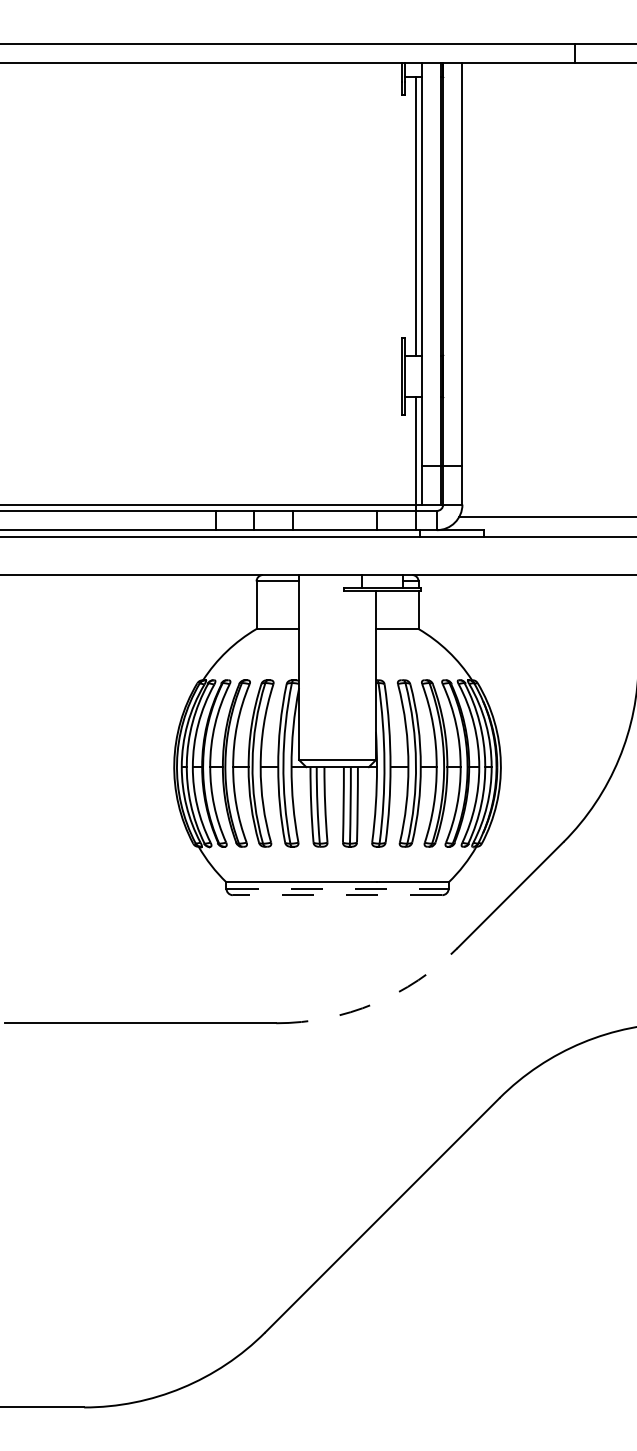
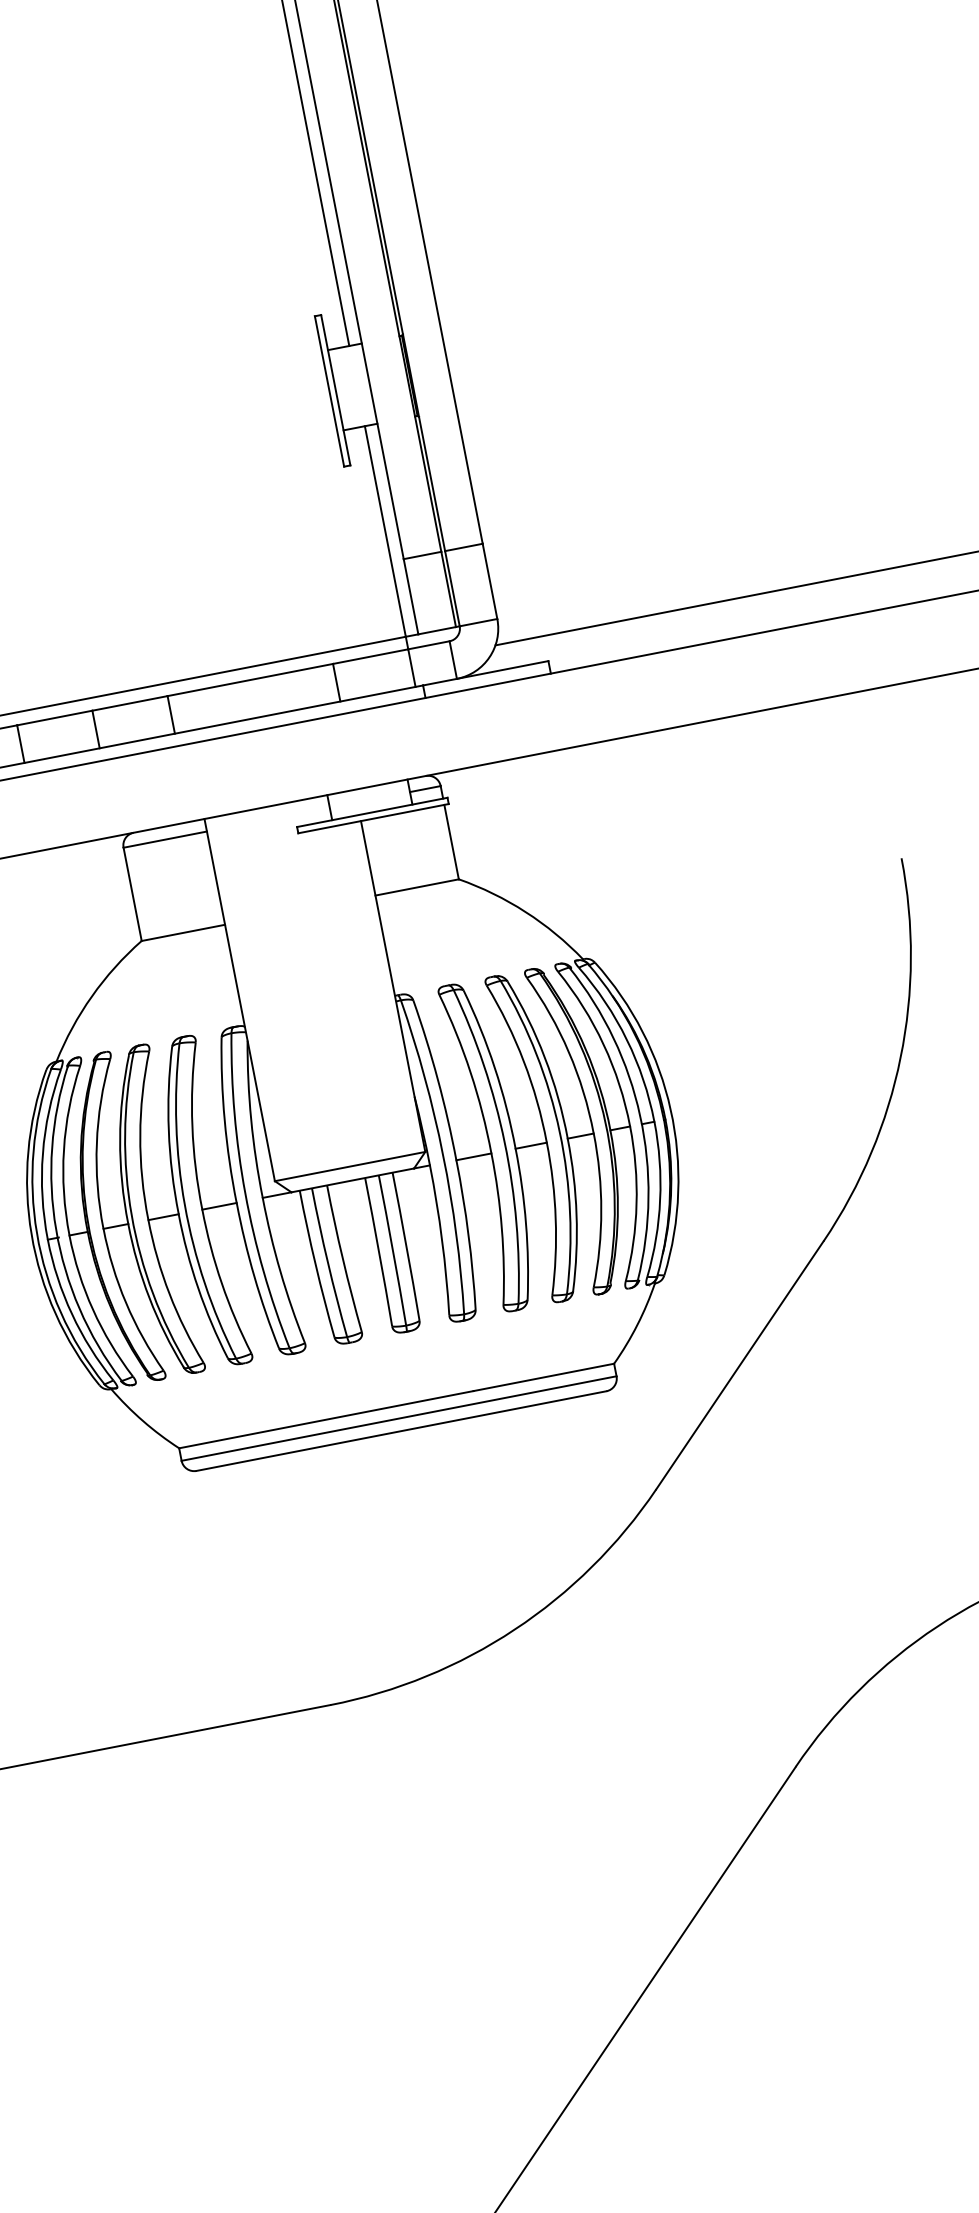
line: (338, 888) -> (400, 1417), dashed -> solid
line: (337, 895) -> (401, 1431), dashed -> solid
arc: (374, 1003) -> (515, 1629), dashed -> solid

